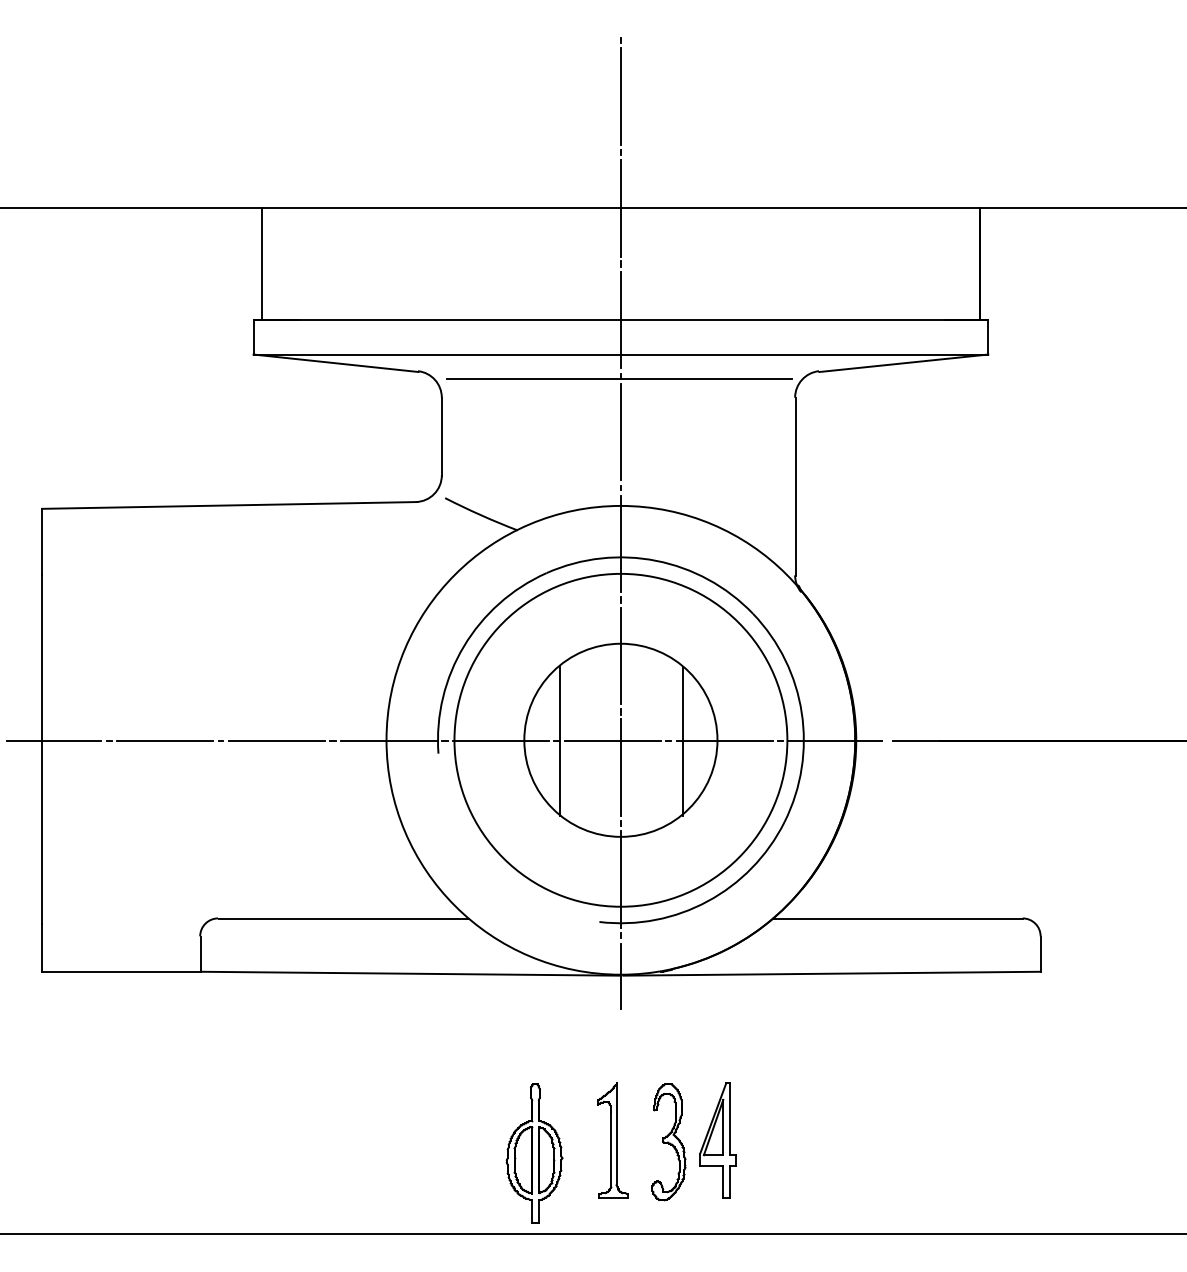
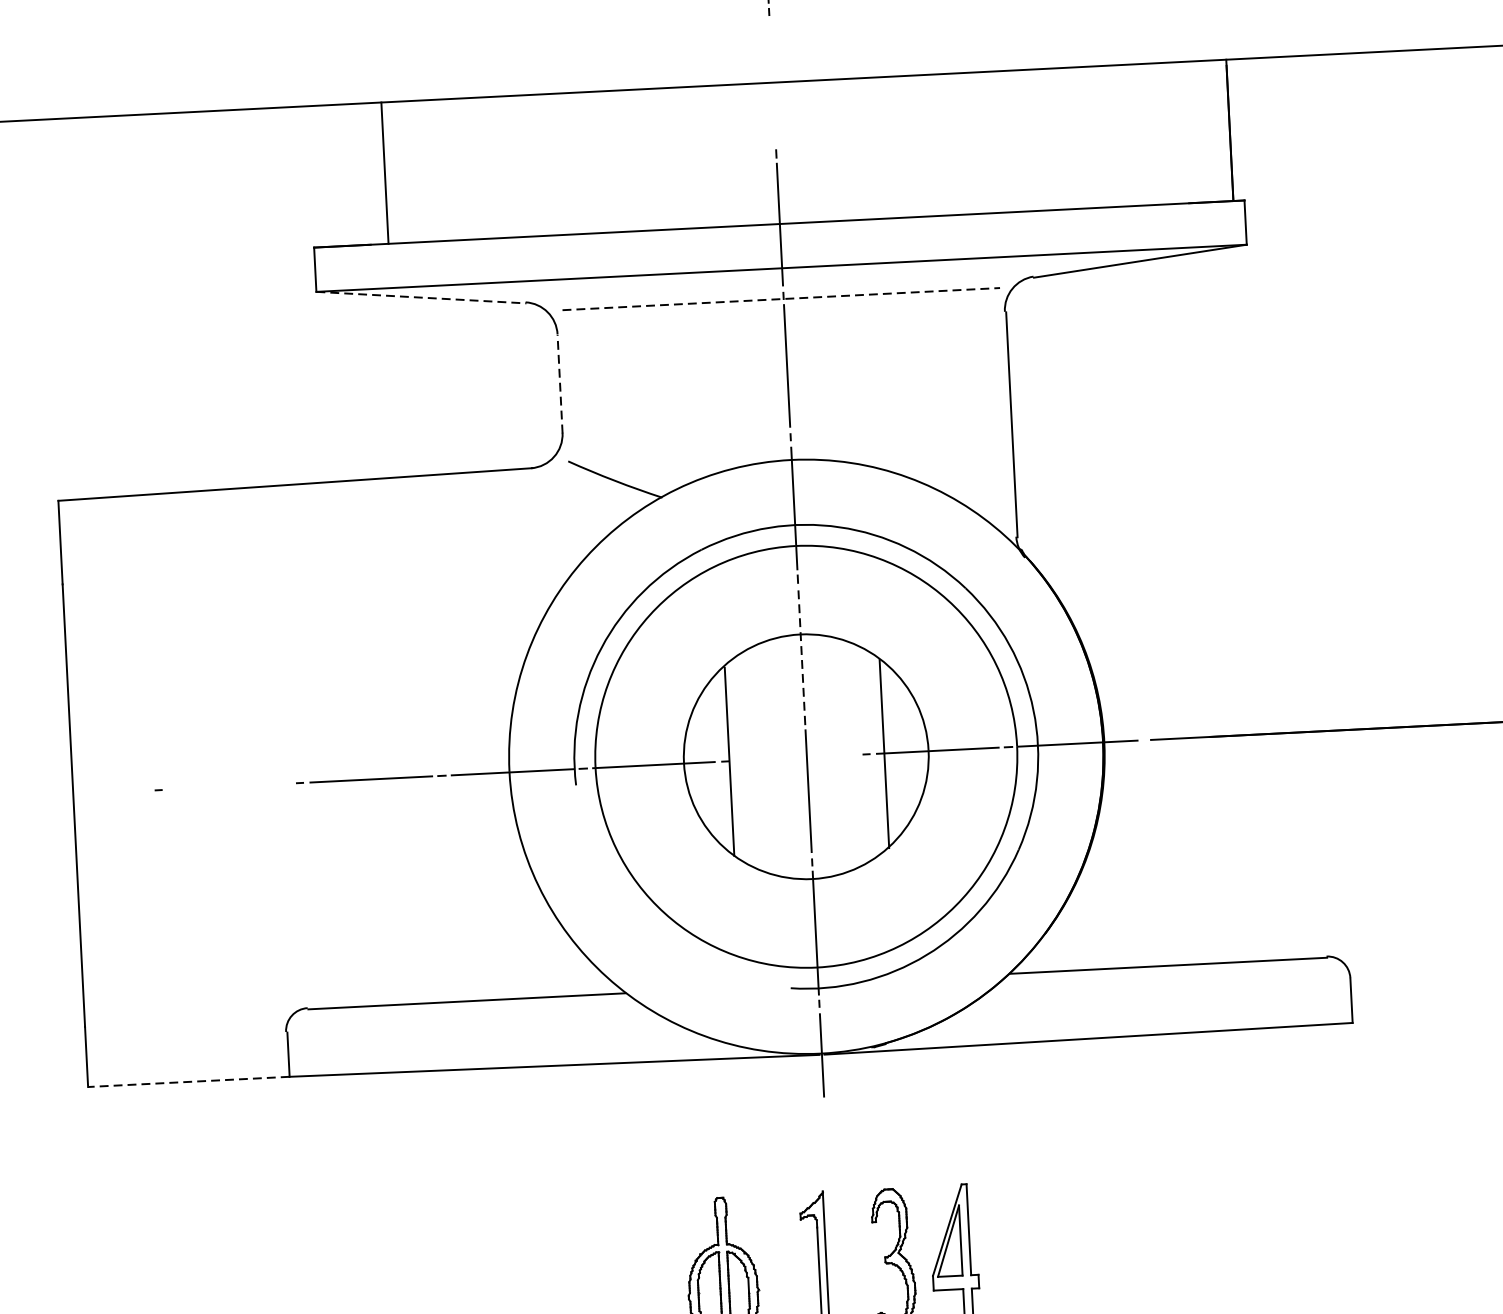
line: (621, 208) -> (772, 83), removed
line: (262, 263) -> (385, 172), moved
line: (336, 363) -> (421, 297), solid -> dashed
line: (619, 378) -> (781, 298), solid -> dashed
line: (441, 437) -> (559, 384), solid -> dashed
line: (621, 655) -> (801, 649), solid -> dashed
line: (54, 740) -> (89, 793), removed
line: (164, 740) -> (228, 786), removed
line: (613, 740) -> (796, 757), removed
line: (121, 971) -> (188, 1081), solid -> dashed

